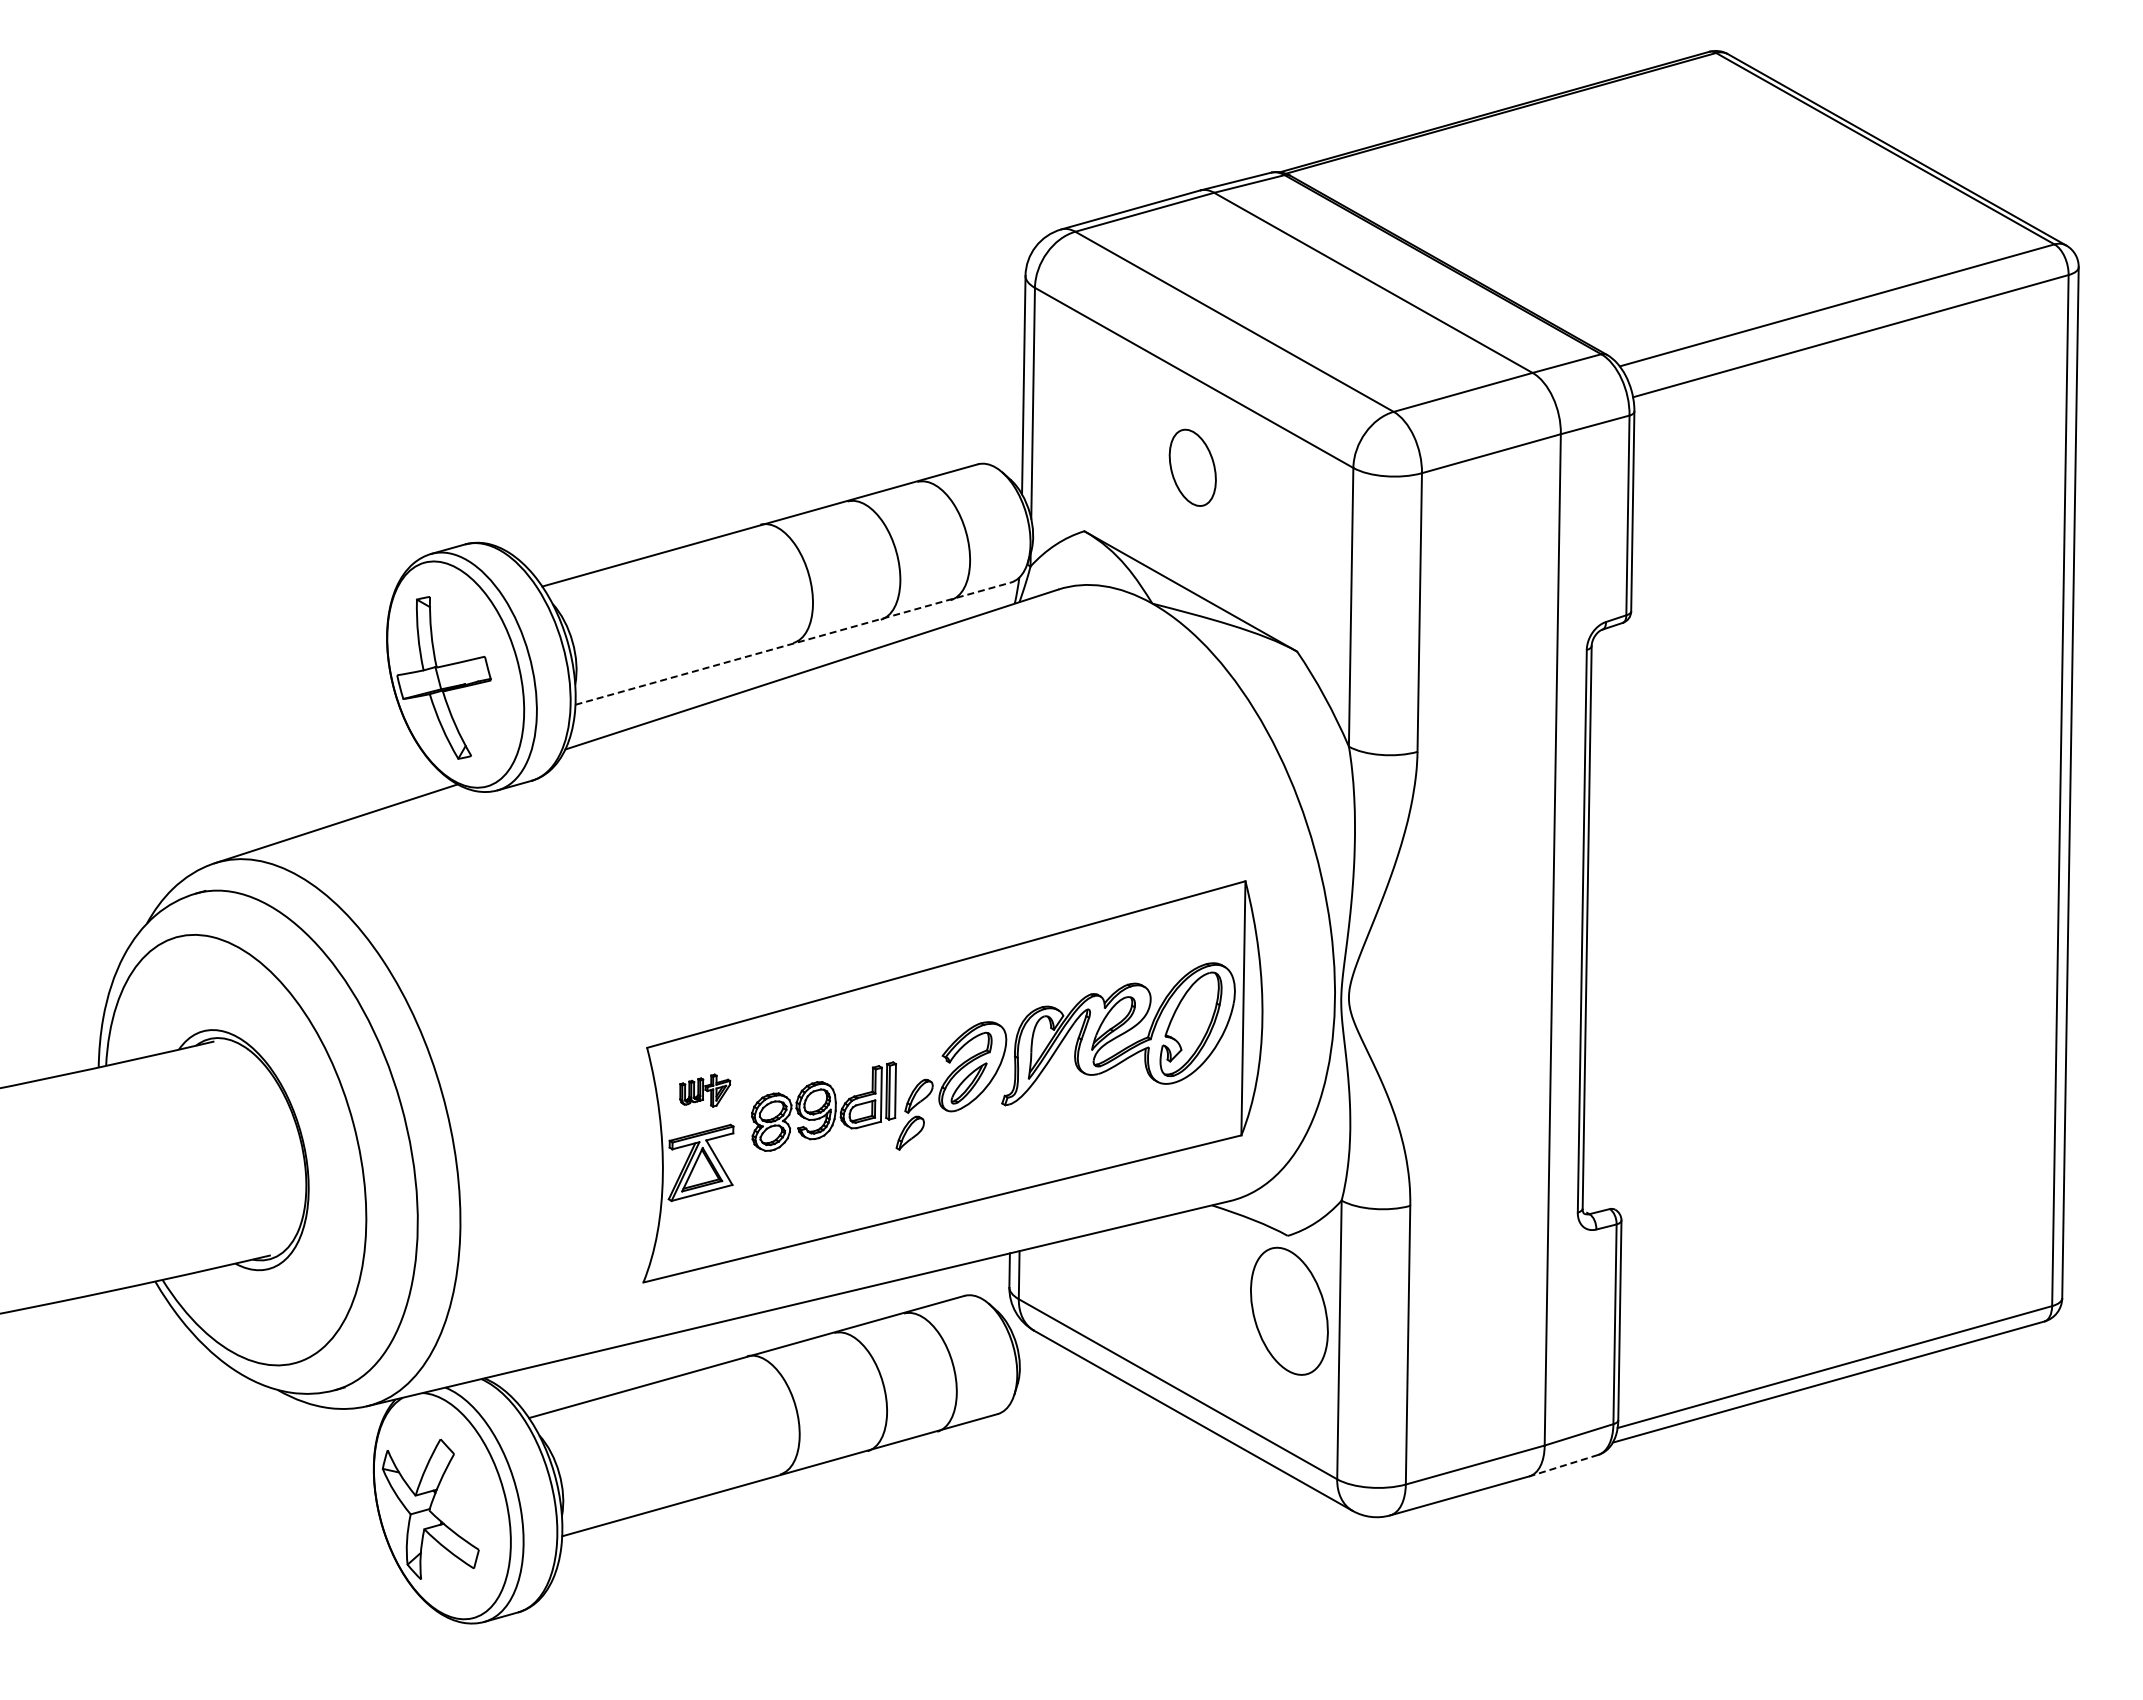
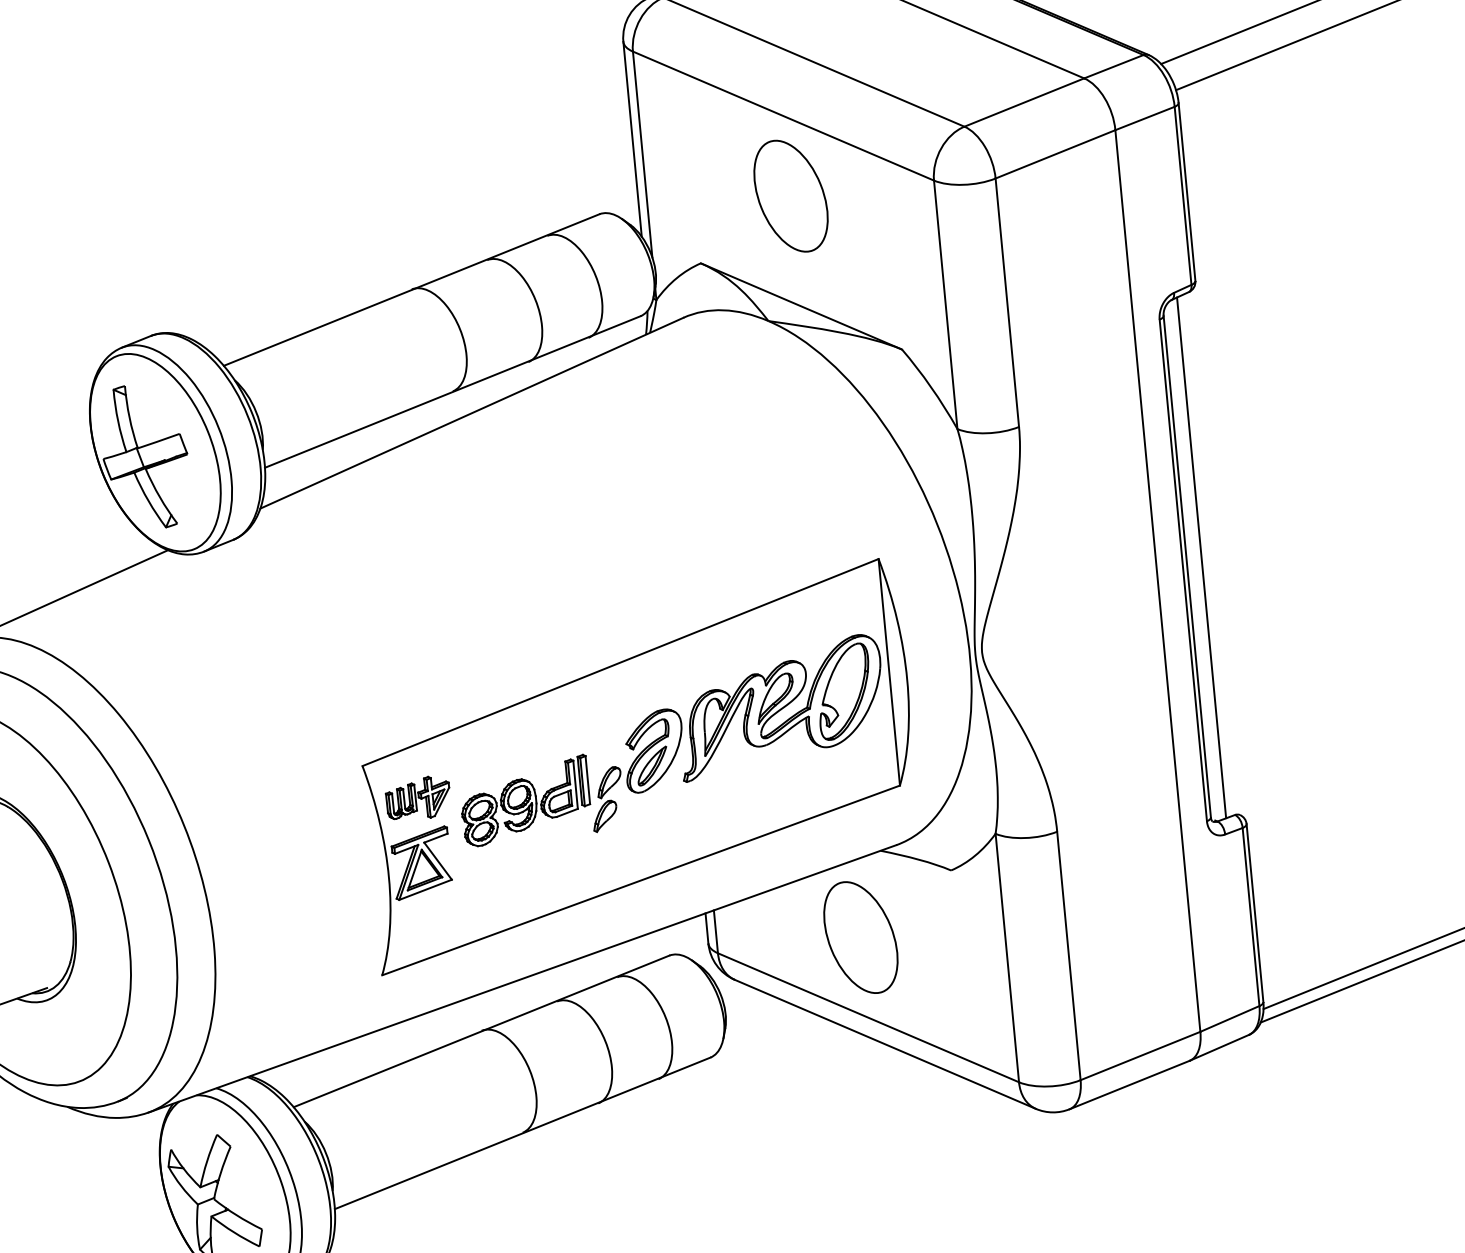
part: (1192, 467) -> (790, 195), size x1.67
line: (793, 643) -> (453, 391), dashed -> solid
line: (1603, 919) -> (1201, 557), added
part: (704, 1090) -> (417, 798), size x1.43
part: (1289, 1310) -> (860, 936), moved
line: (1563, 1465) -> (1219, 1047), dashed -> solid

